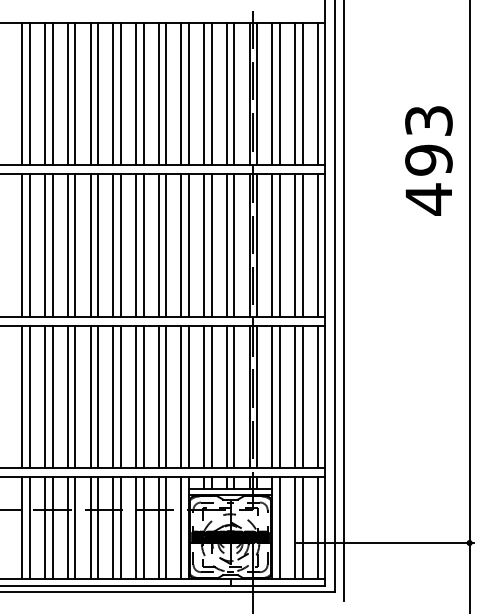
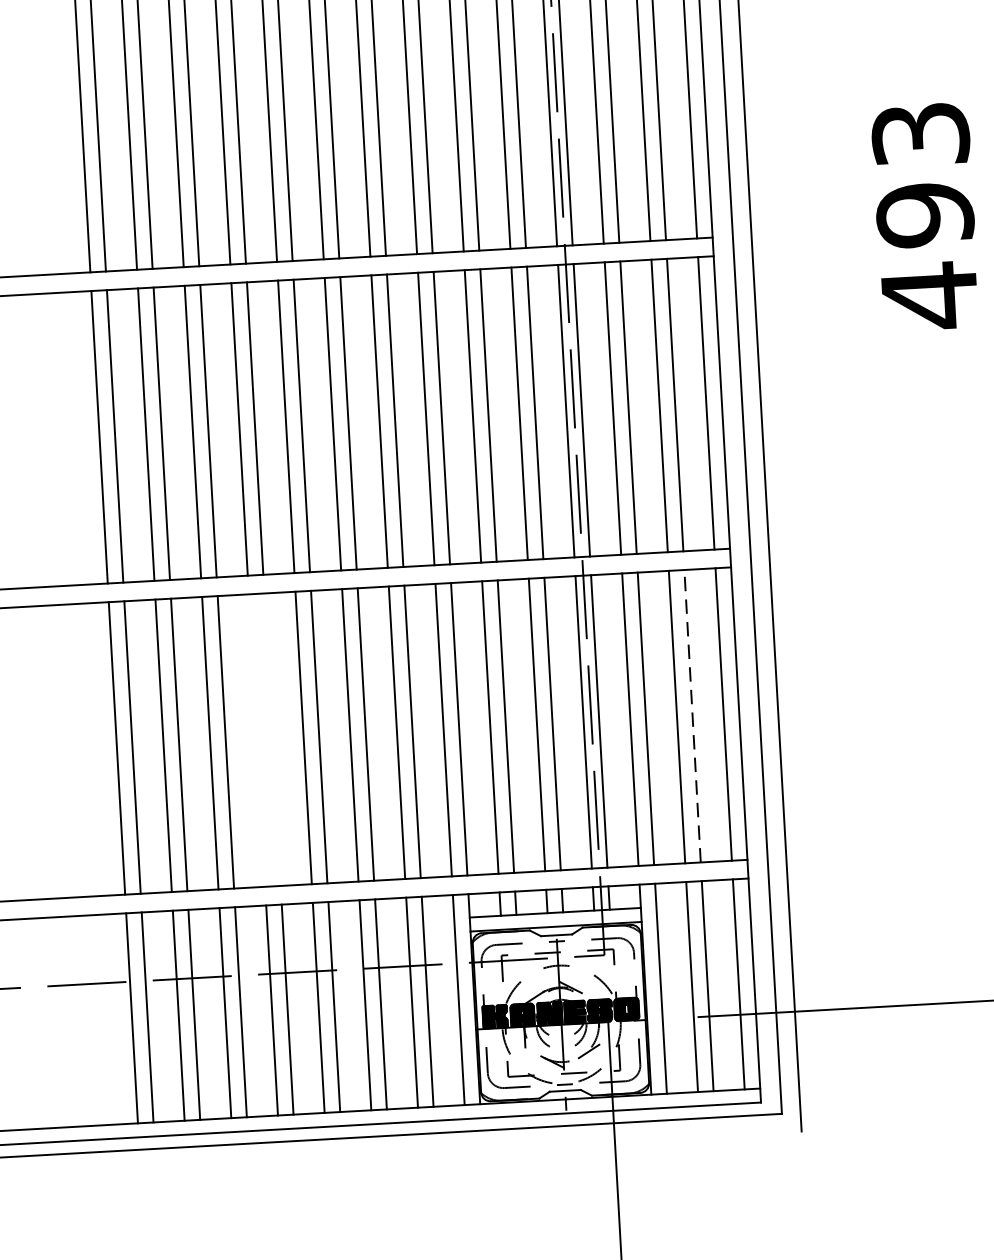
line: (90, 396) -> (256, 739), removed
line: (98, 396) -> (273, 738), removed
line: (302, 396) -> (692, 715), solid -> dashed

